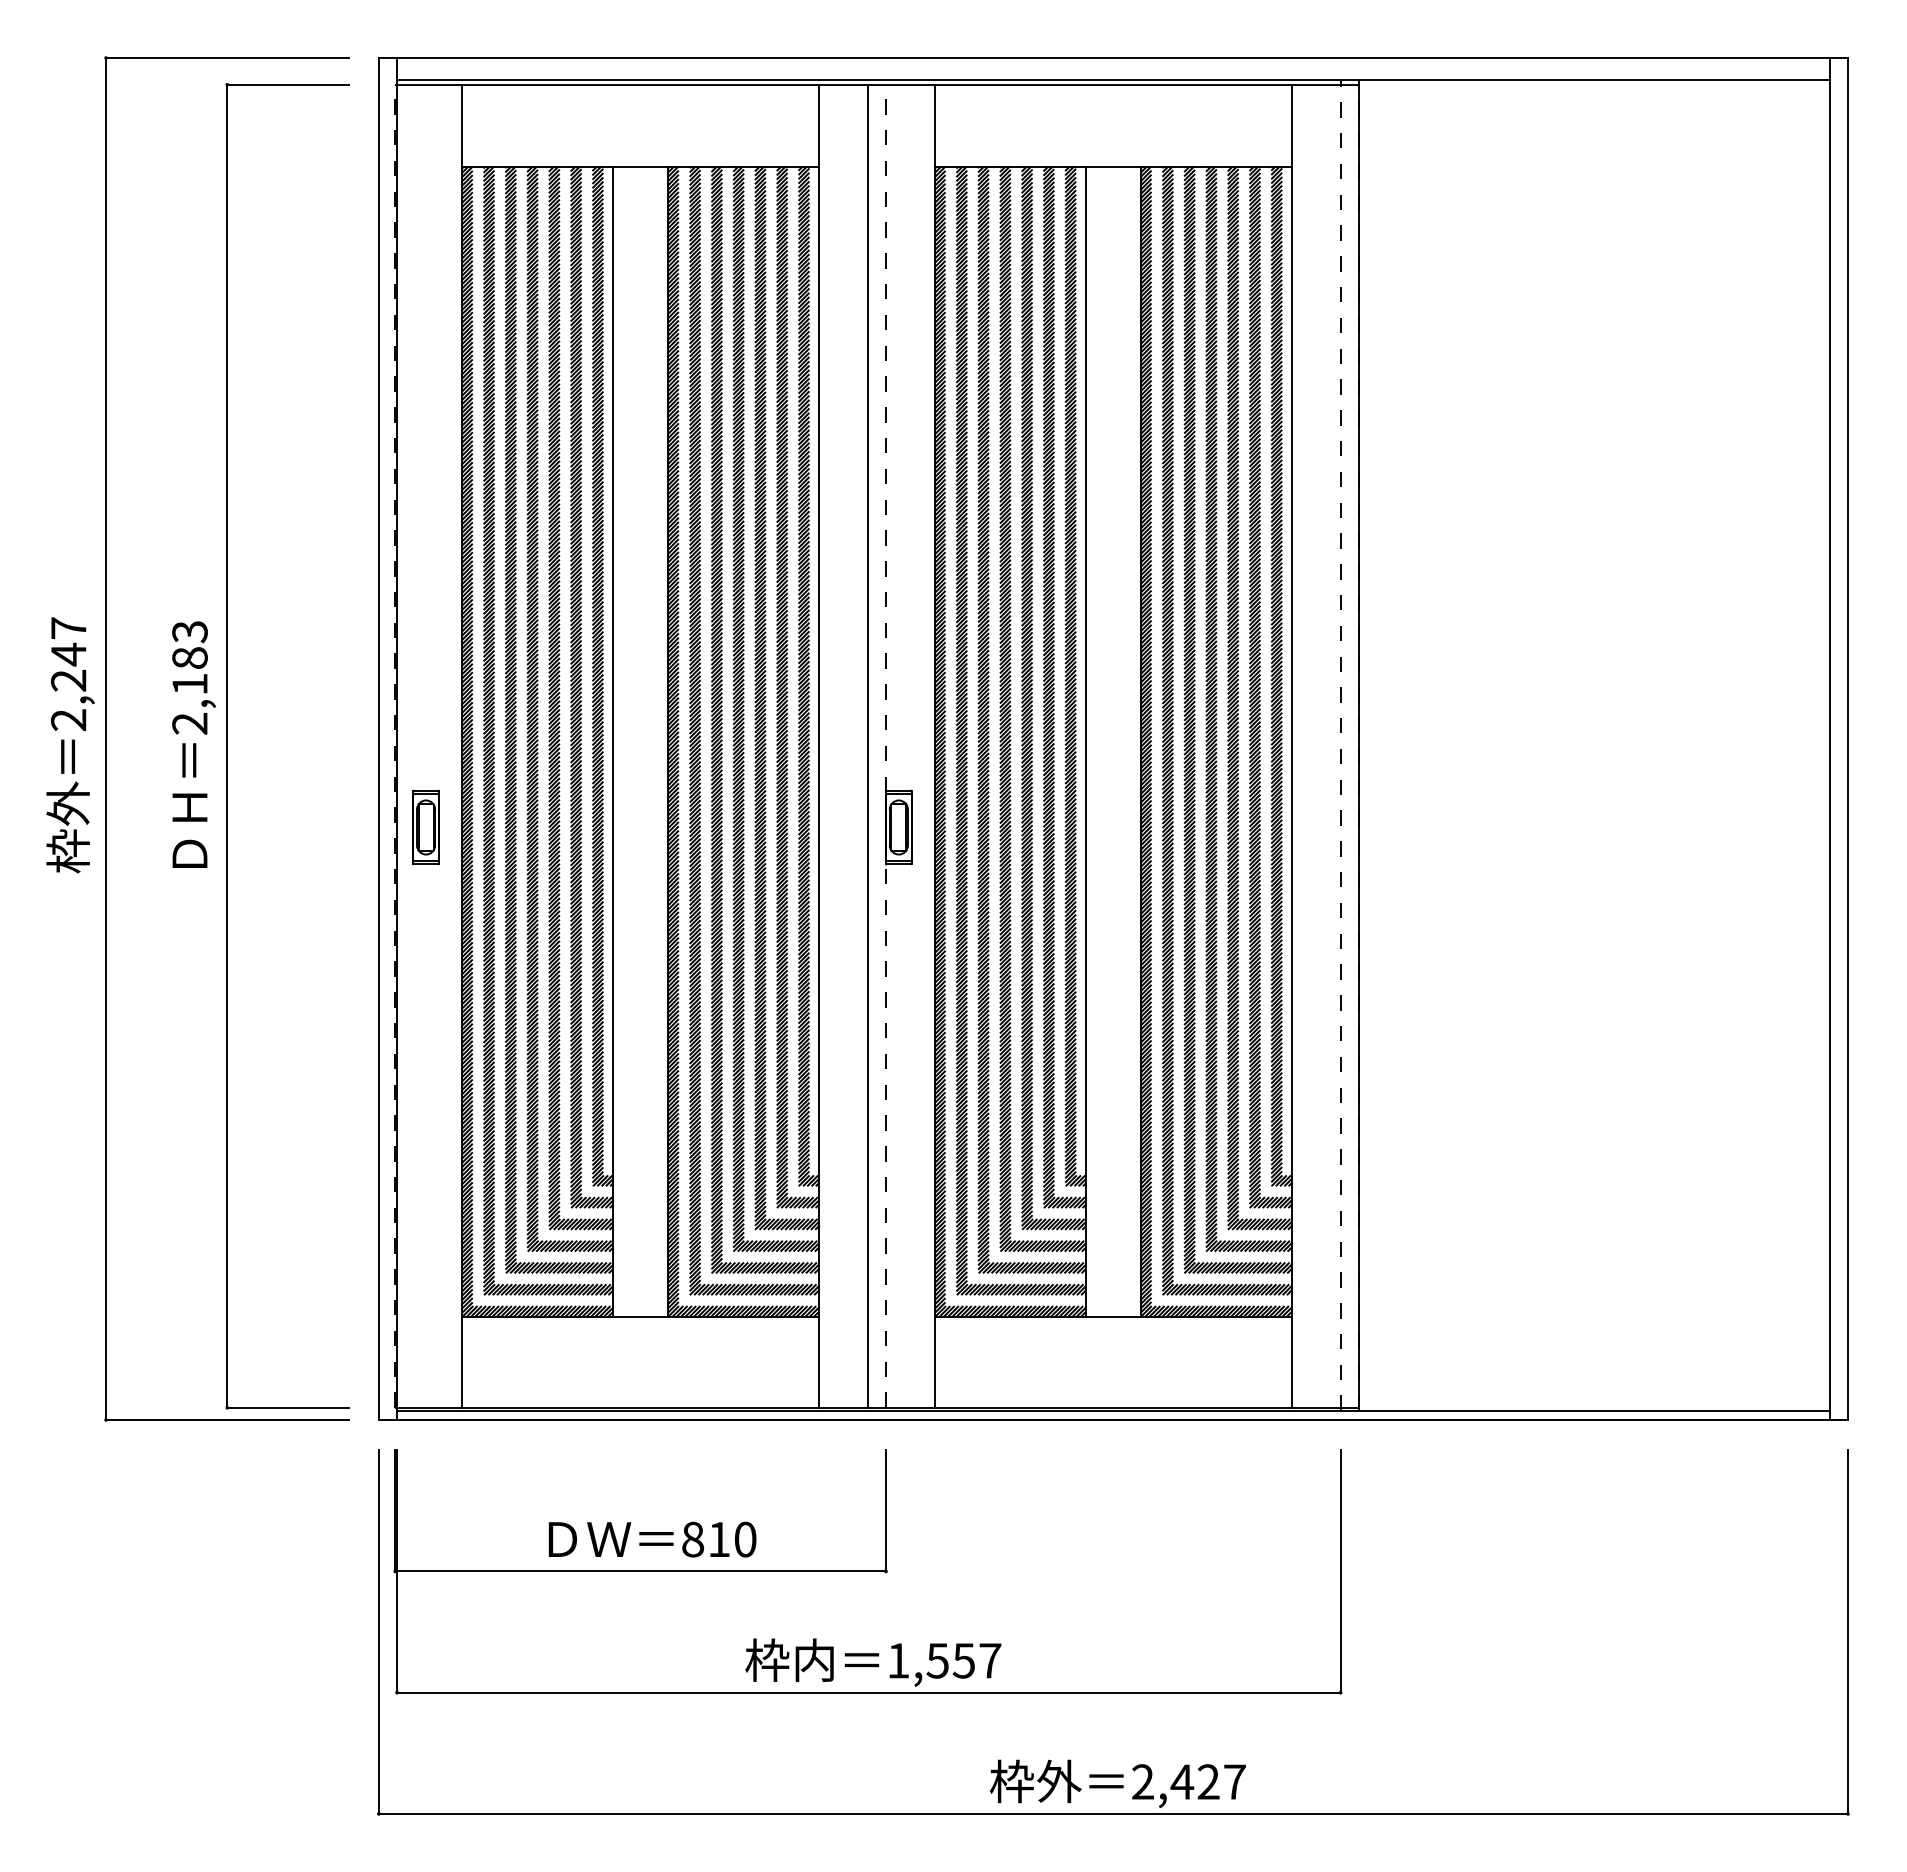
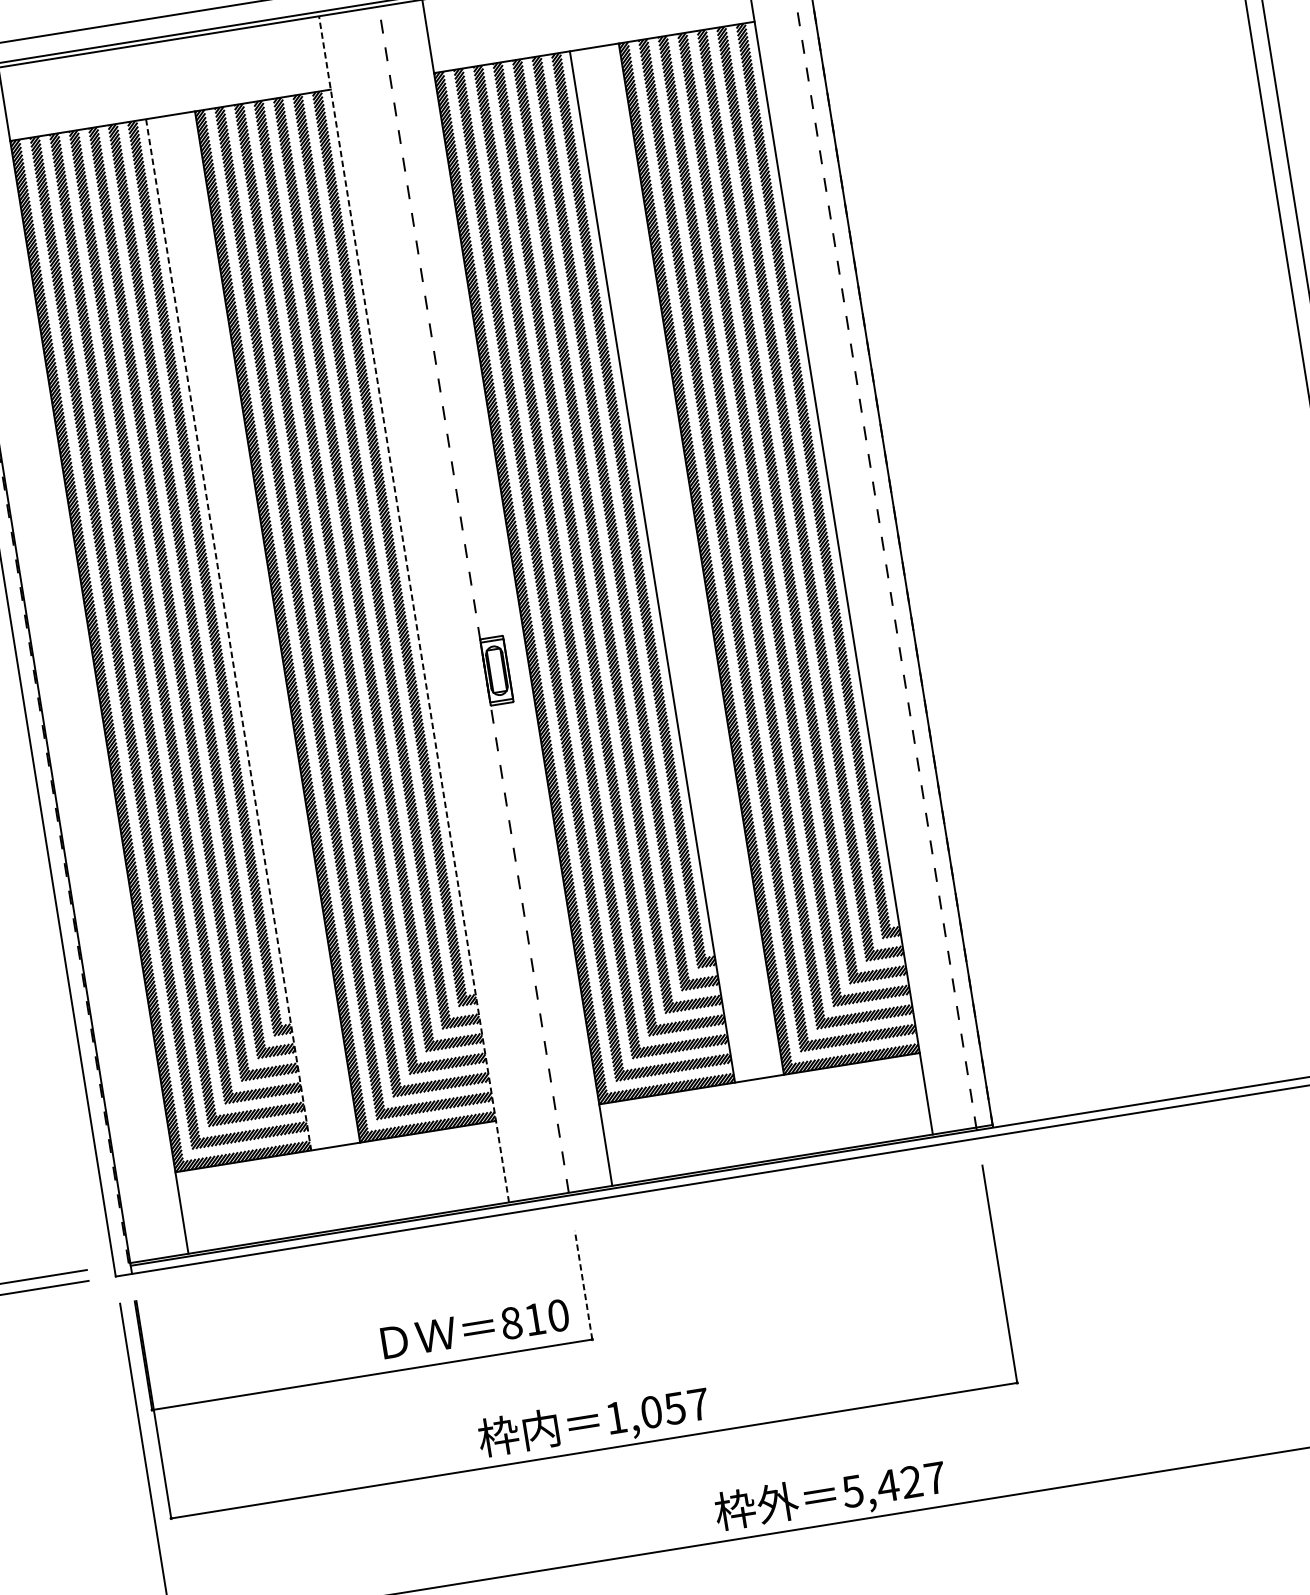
line: (613, 742) -> (228, 635), solid -> dashed
line: (867, 745) -> (457, 601), removed
line: (819, 746) -> (414, 609), solid -> dashed
part: (425, 827) -> (72, 738), removed
line: (886, 1510) -> (583, 1284), solid -> dashed
text: (652, 1539) -> (475, 1328), moved
text: (937, 1660) -> (651, 1411), 1,557 -> 1,057
text: (1142, 1781) -> (852, 1491), 2,427 -> 5,427

